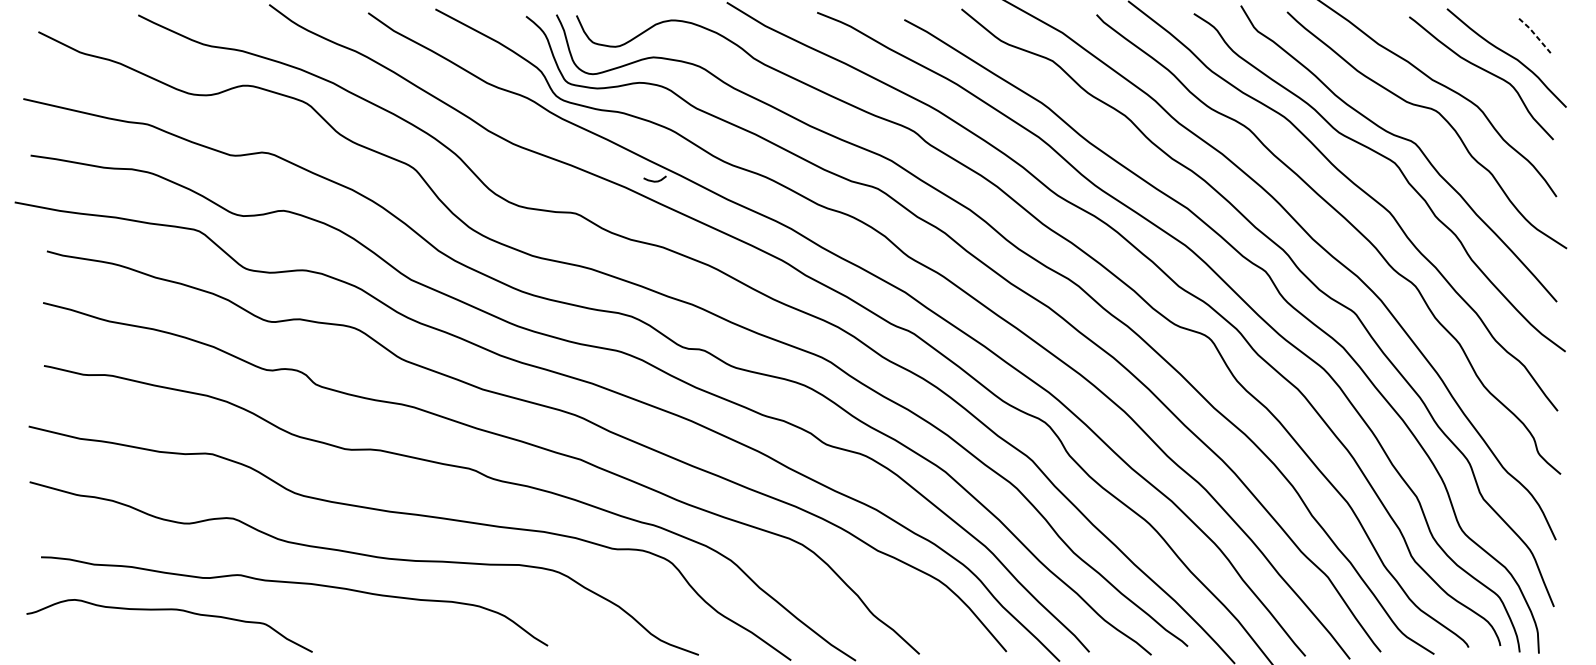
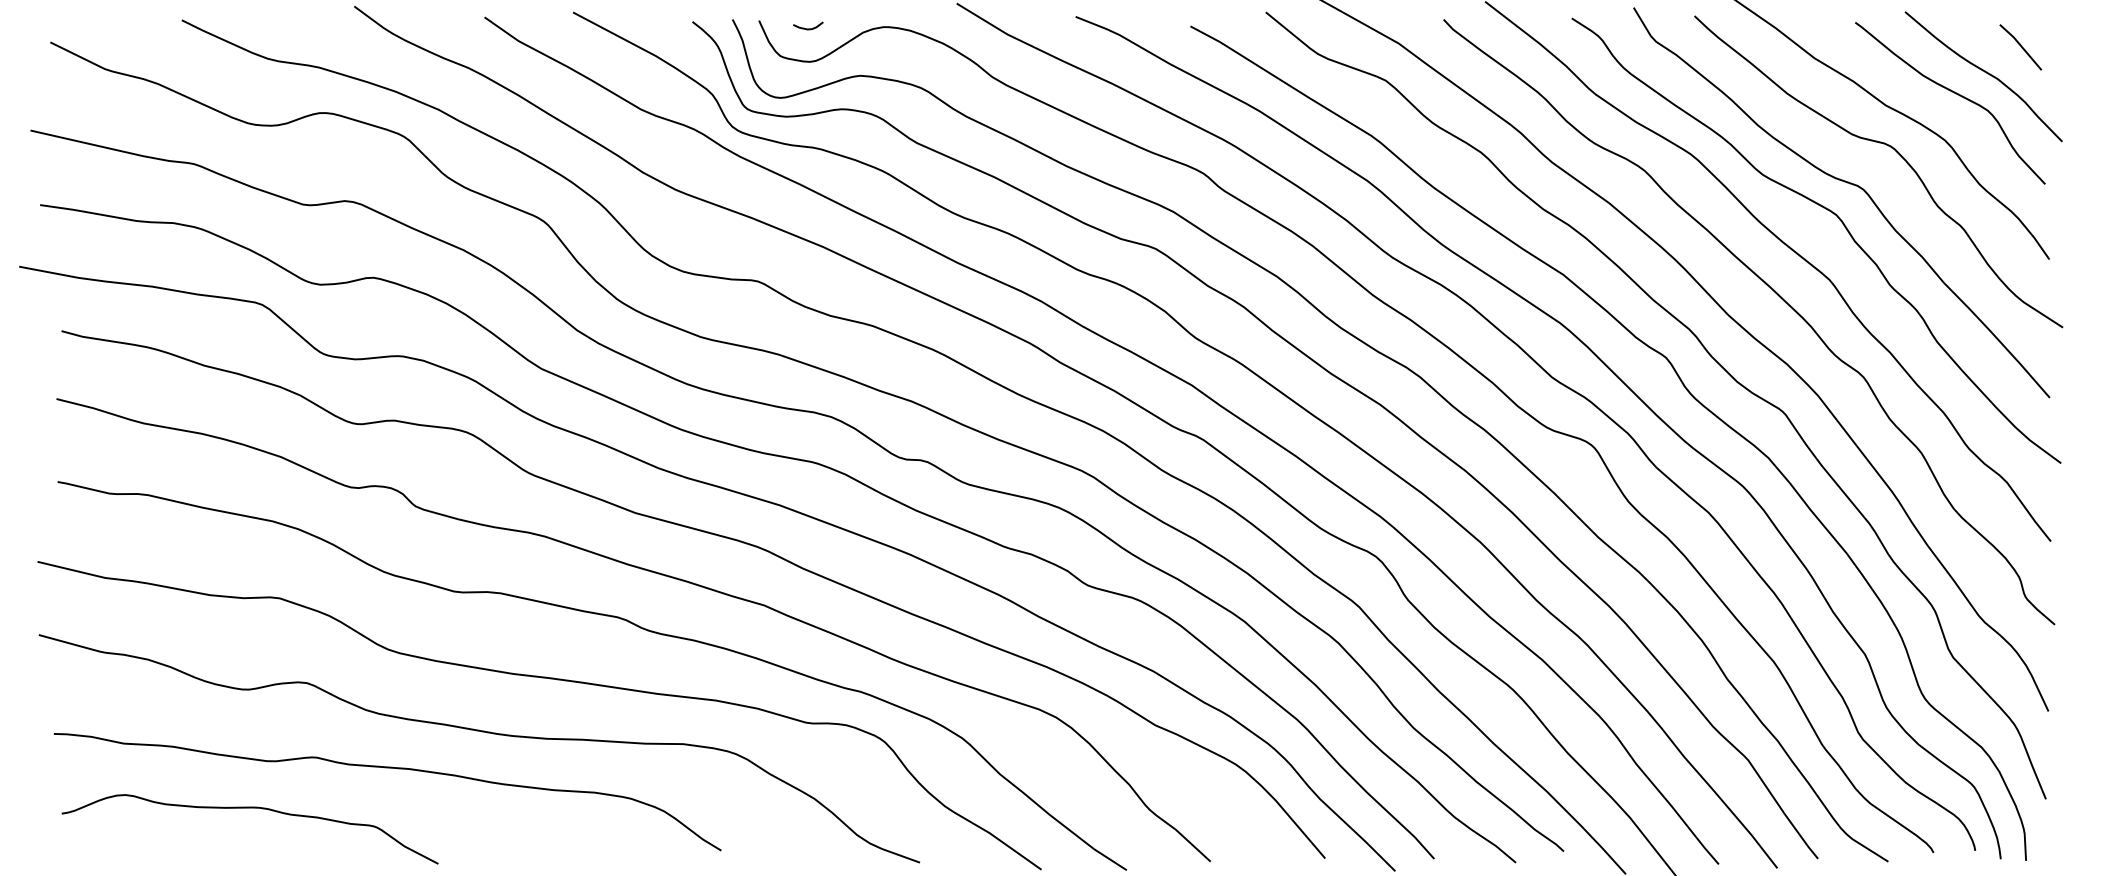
line: (1535, 35) -> (2021, 46), dashed -> solid
curve: (655, 180) -> (808, 28), moved
curve: (169, 610) -> (249, 808), moved

